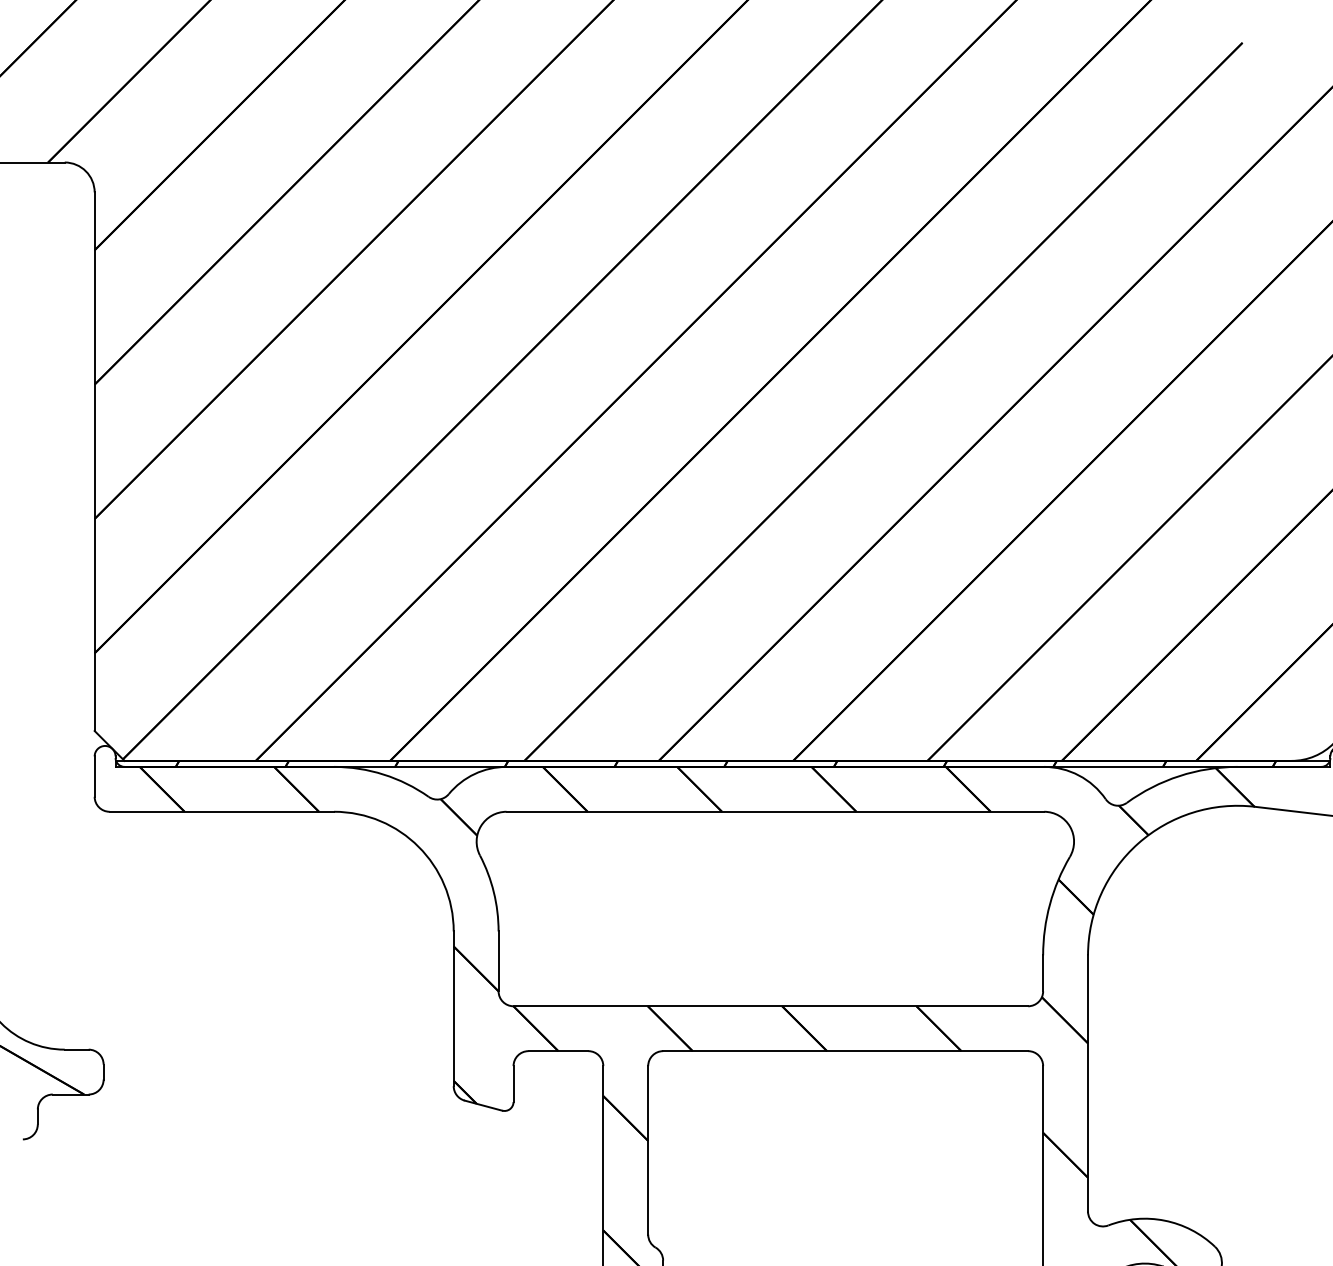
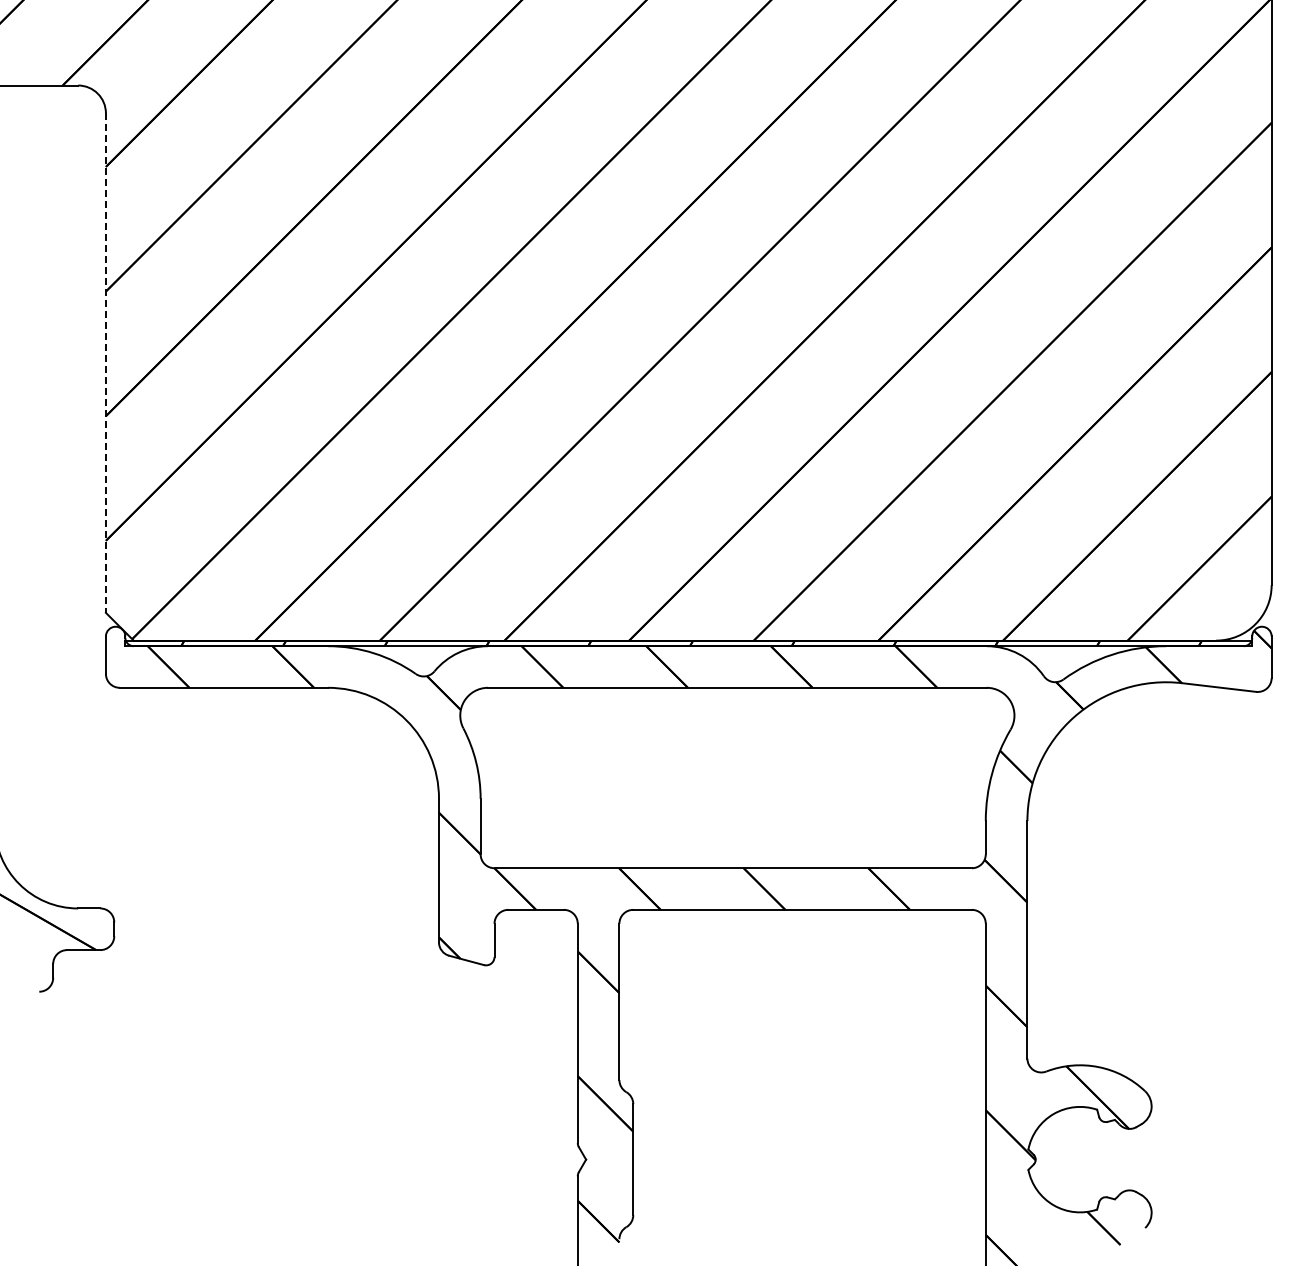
line: (94, 462) -> (105, 363), solid -> dashed

